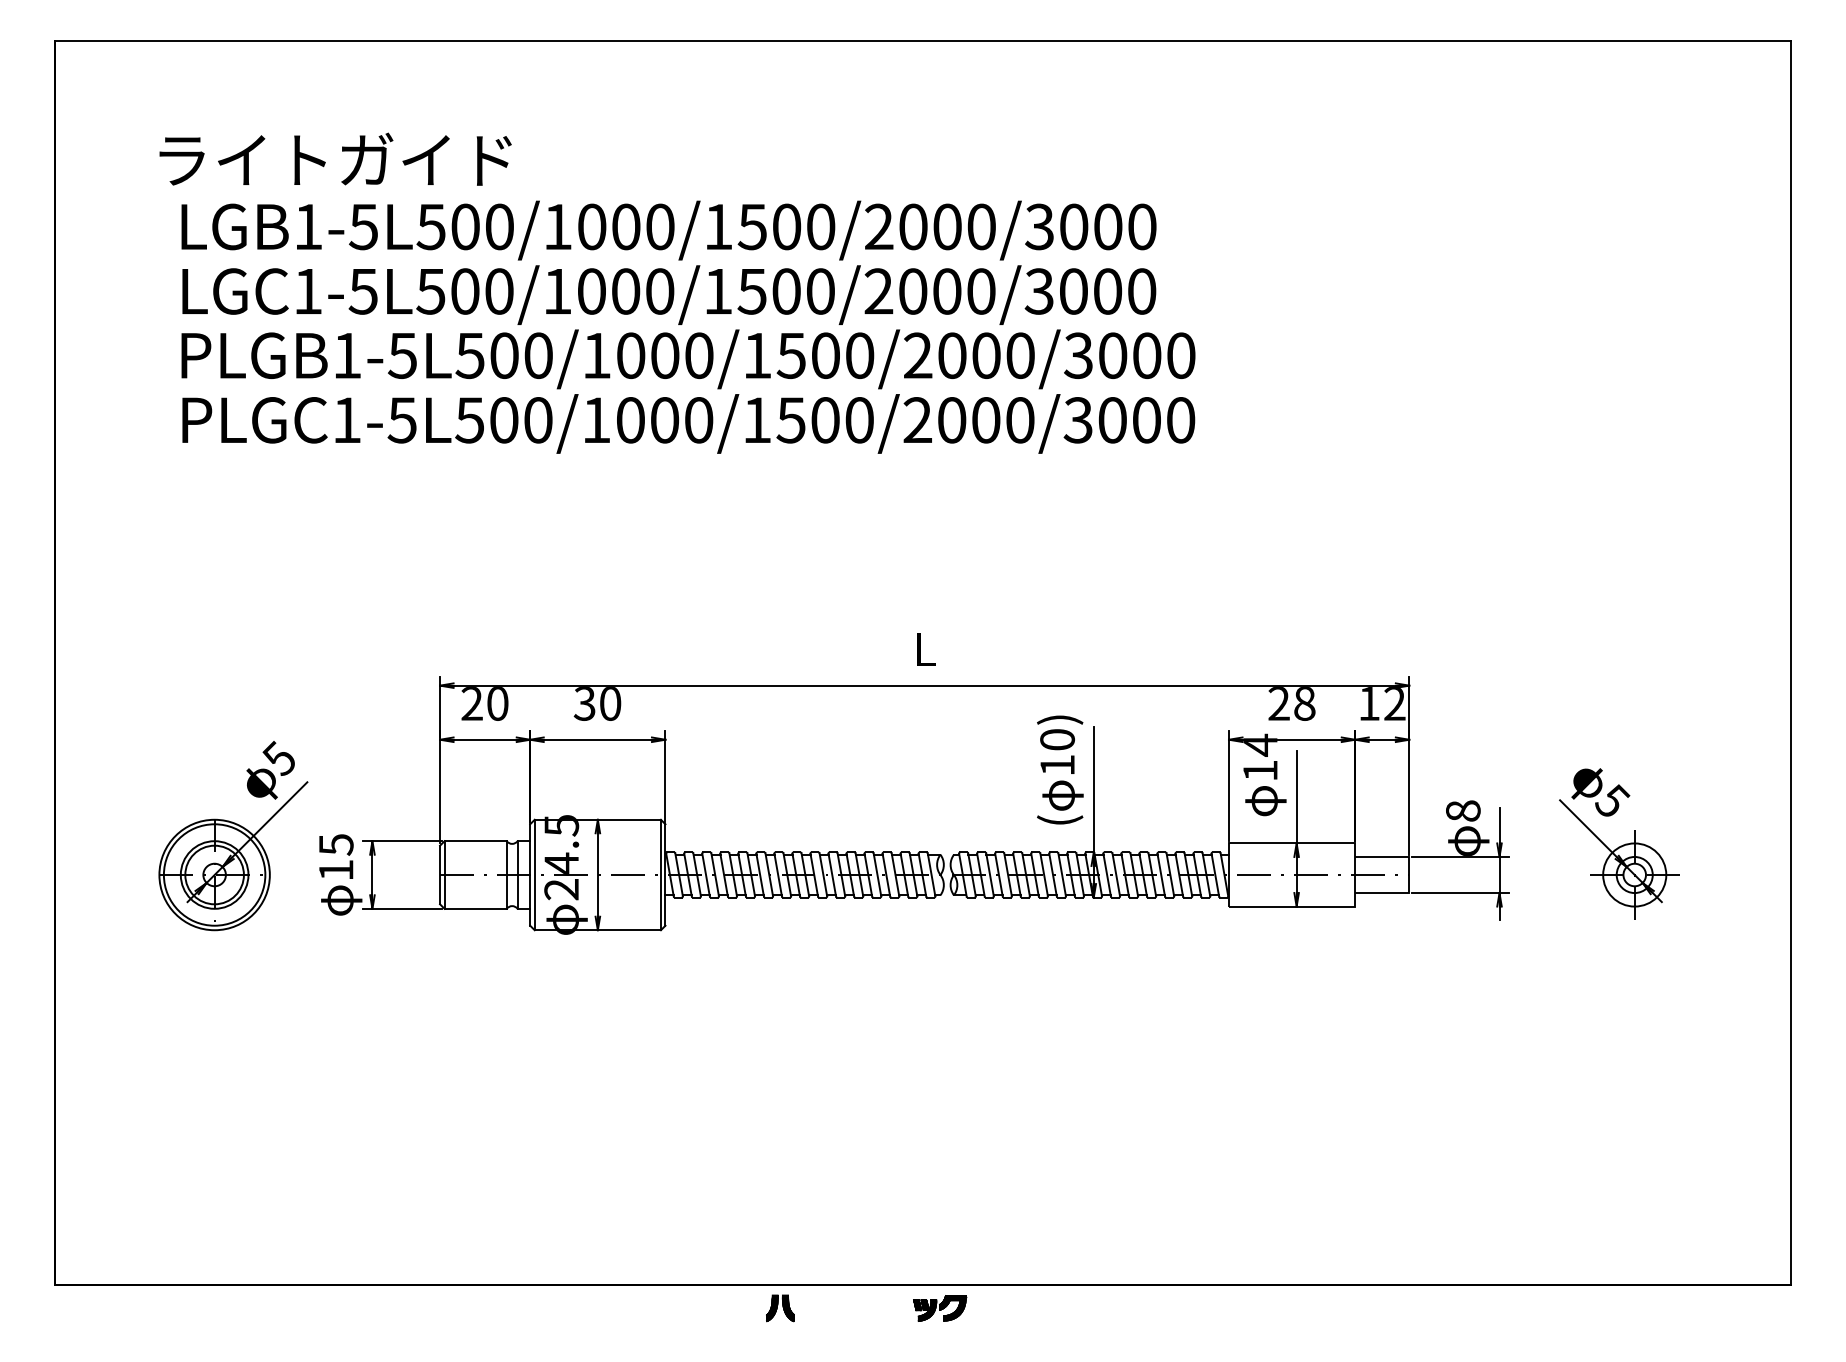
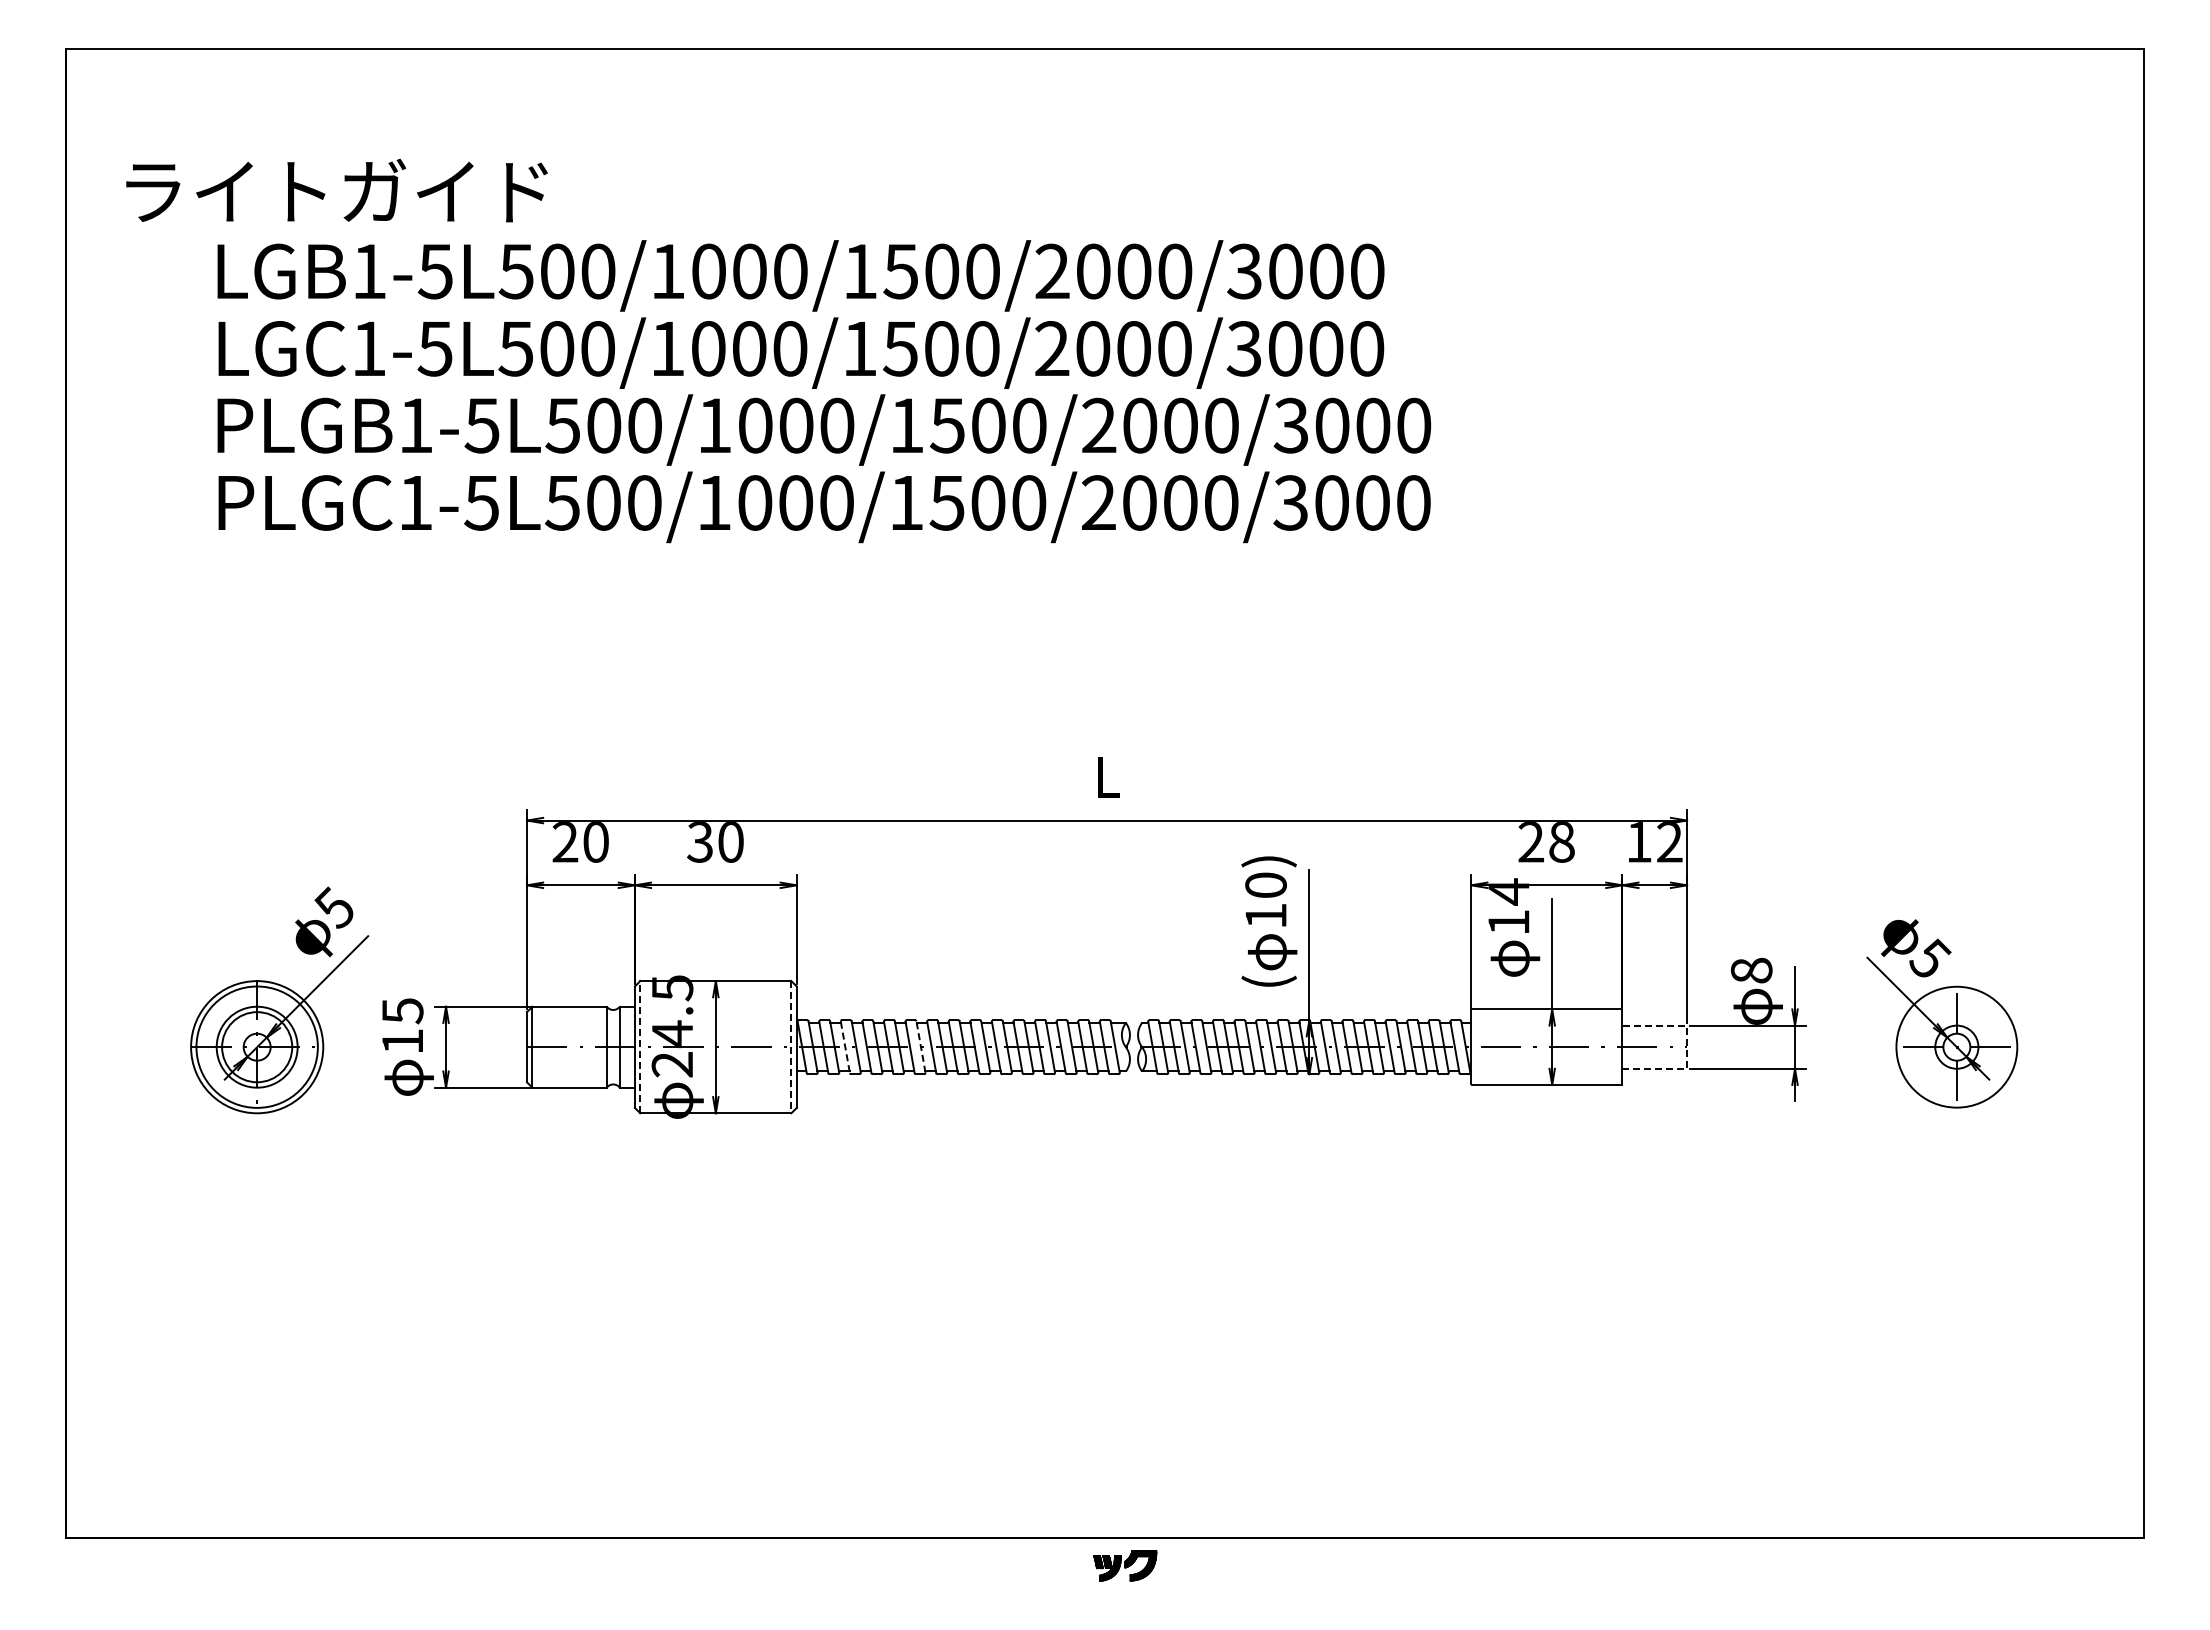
text: (335, 159) -> (336, 190), moved
line: (534, 874) -> (640, 1046), solid -> dashed
line: (768, 874) -> (920, 1046), solid -> dashed
circle: (1634, 874) -> (1956, 1046), size x1.6
line: (661, 875) -> (791, 1047), solid -> dashed
line: (706, 875) -> (845, 1047), solid -> dashed
line: (1409, 875) -> (1687, 1047), solid -> dashed
part: (780, 1308) -> (934, 1565), removed

